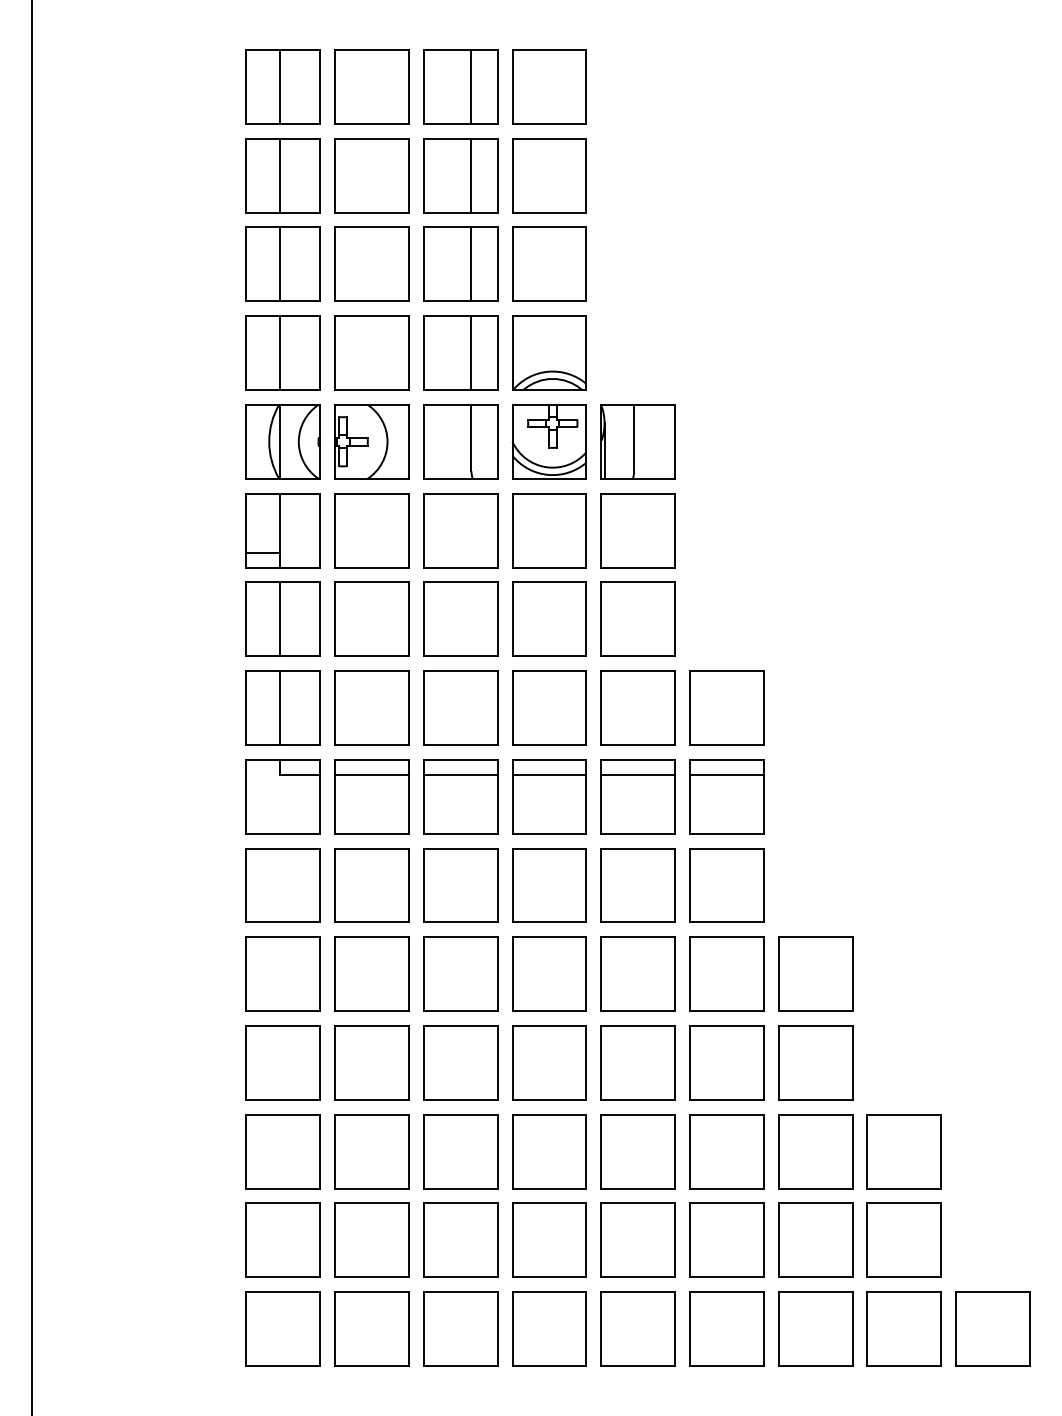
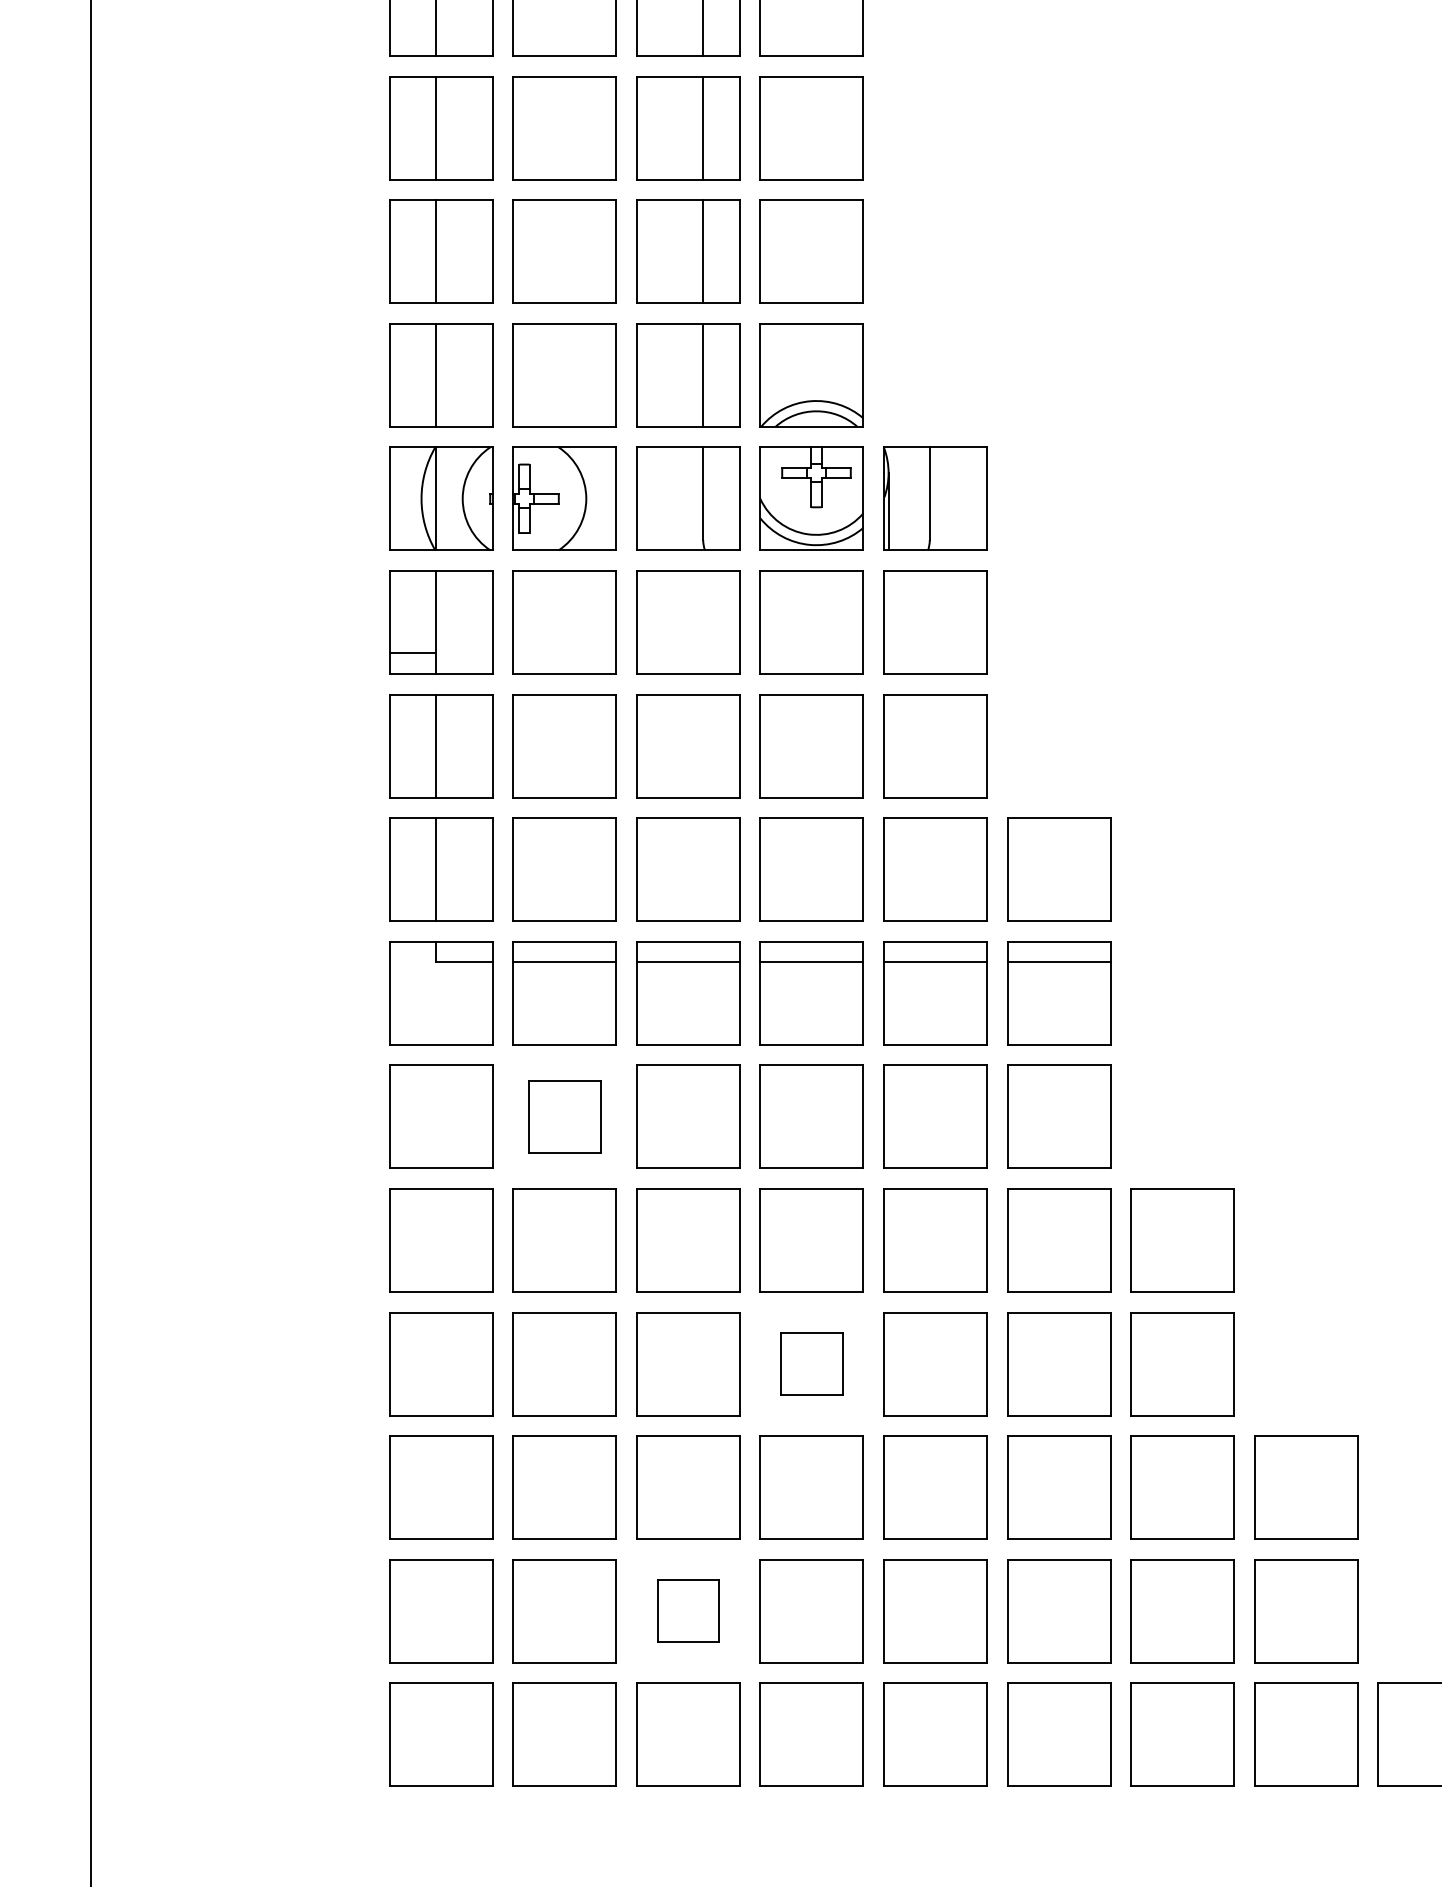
part: (371, 885) -> (563, 1116), size x0.7
part: (549, 1062) -> (811, 1363), size x0.6
part: (460, 1239) -> (687, 1609), size x0.6

